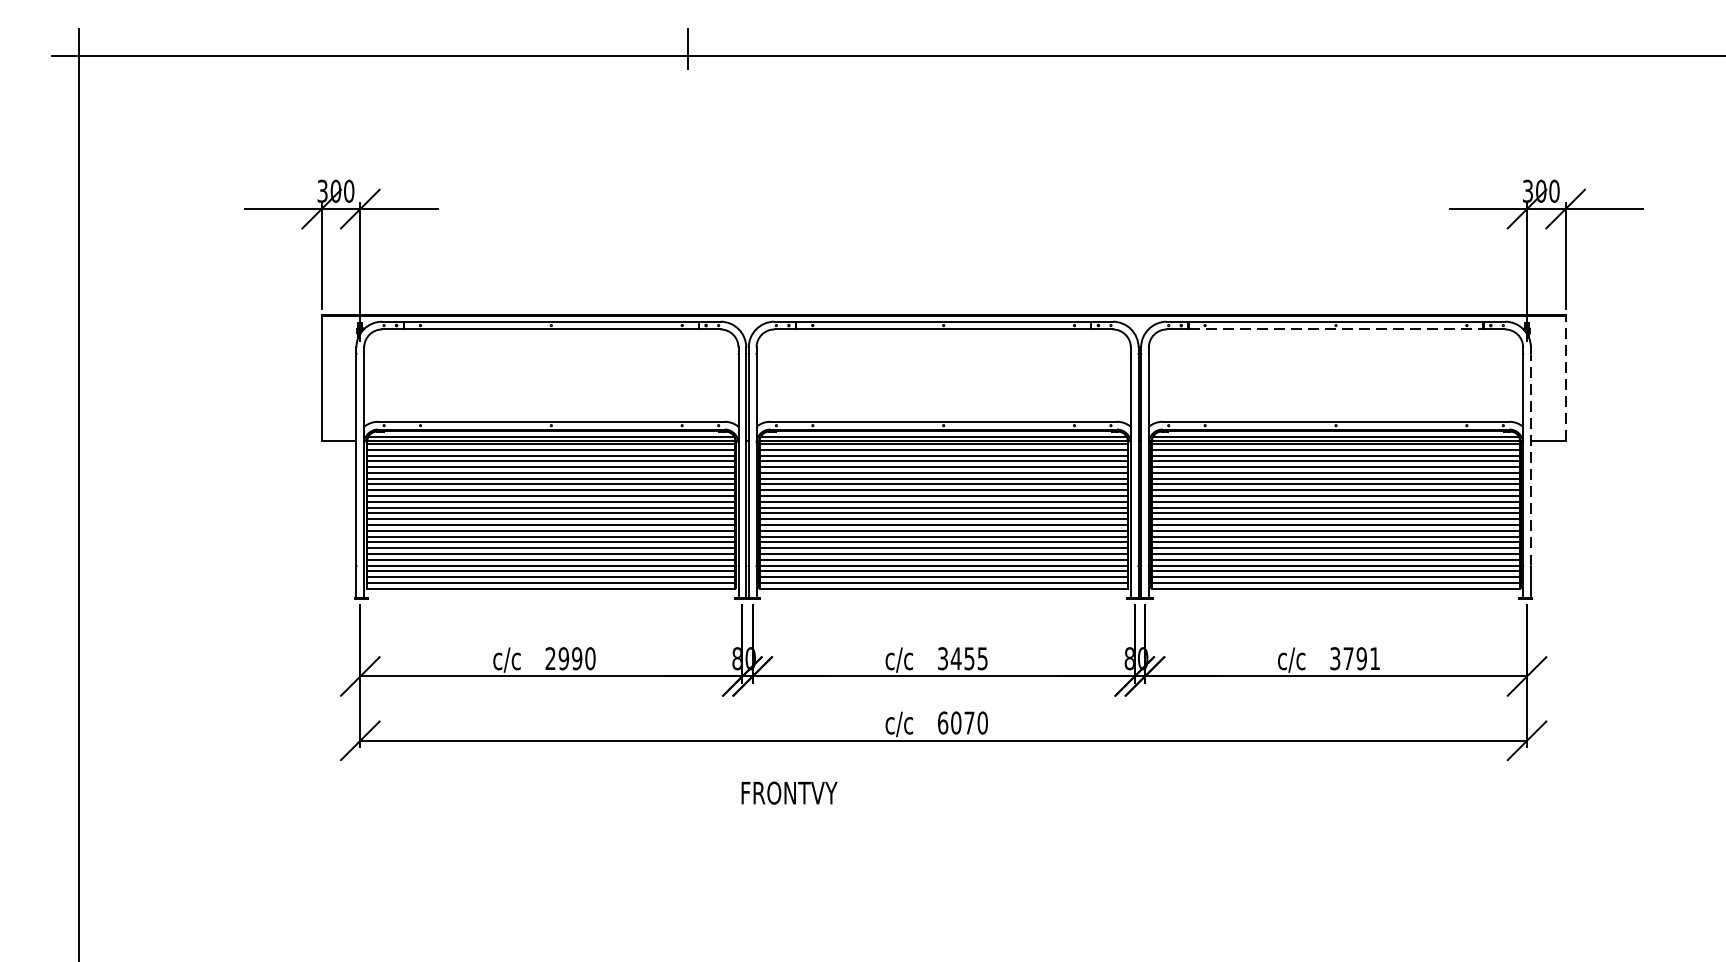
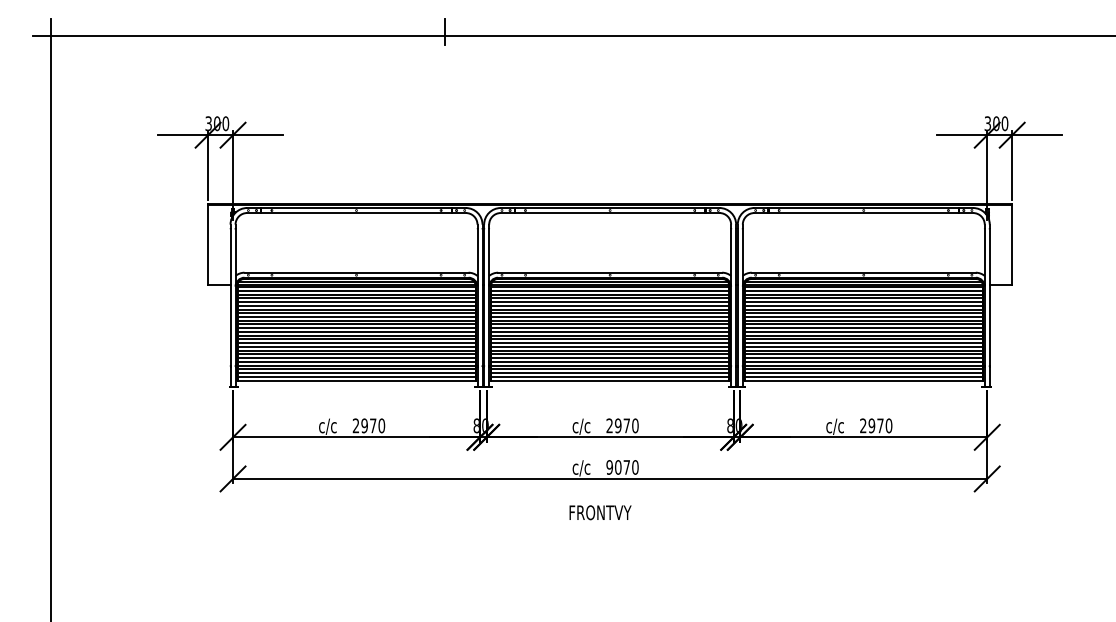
line: (1337, 330) -> (864, 213), dashed -> solid
line: (1566, 378) -> (1012, 244), dashed -> solid
line: (1530, 458) -> (989, 296), dashed -> solid
text: (576, 658) -> (372, 425), 2990 -> 2970
text: (962, 658) -> (622, 425), 3455 -> 2970
text: (1355, 658) -> (876, 425), 3791 -> 2970
text: (942, 723) -> (609, 467), 6070 -> 9070
text: (789, 792) -> (600, 512), moved

